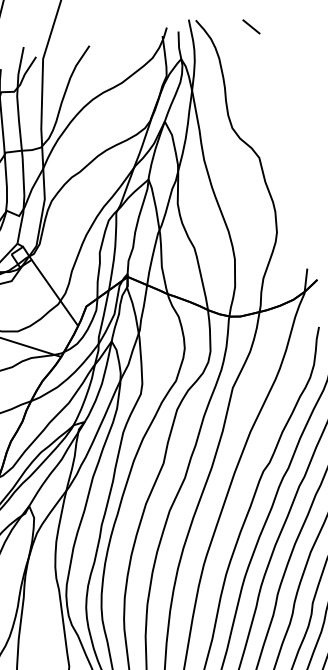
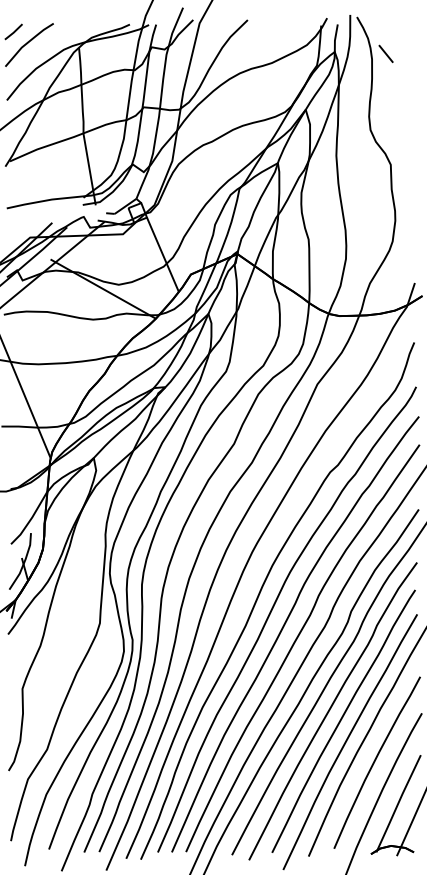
line: (250, 26) -> (385, 53), moved

